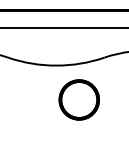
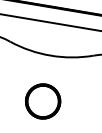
part: (78, 99) -> (42, 100), moved

